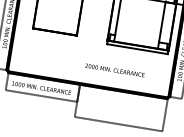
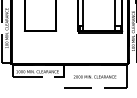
text: (115, 69) -> (95, 76), moved

